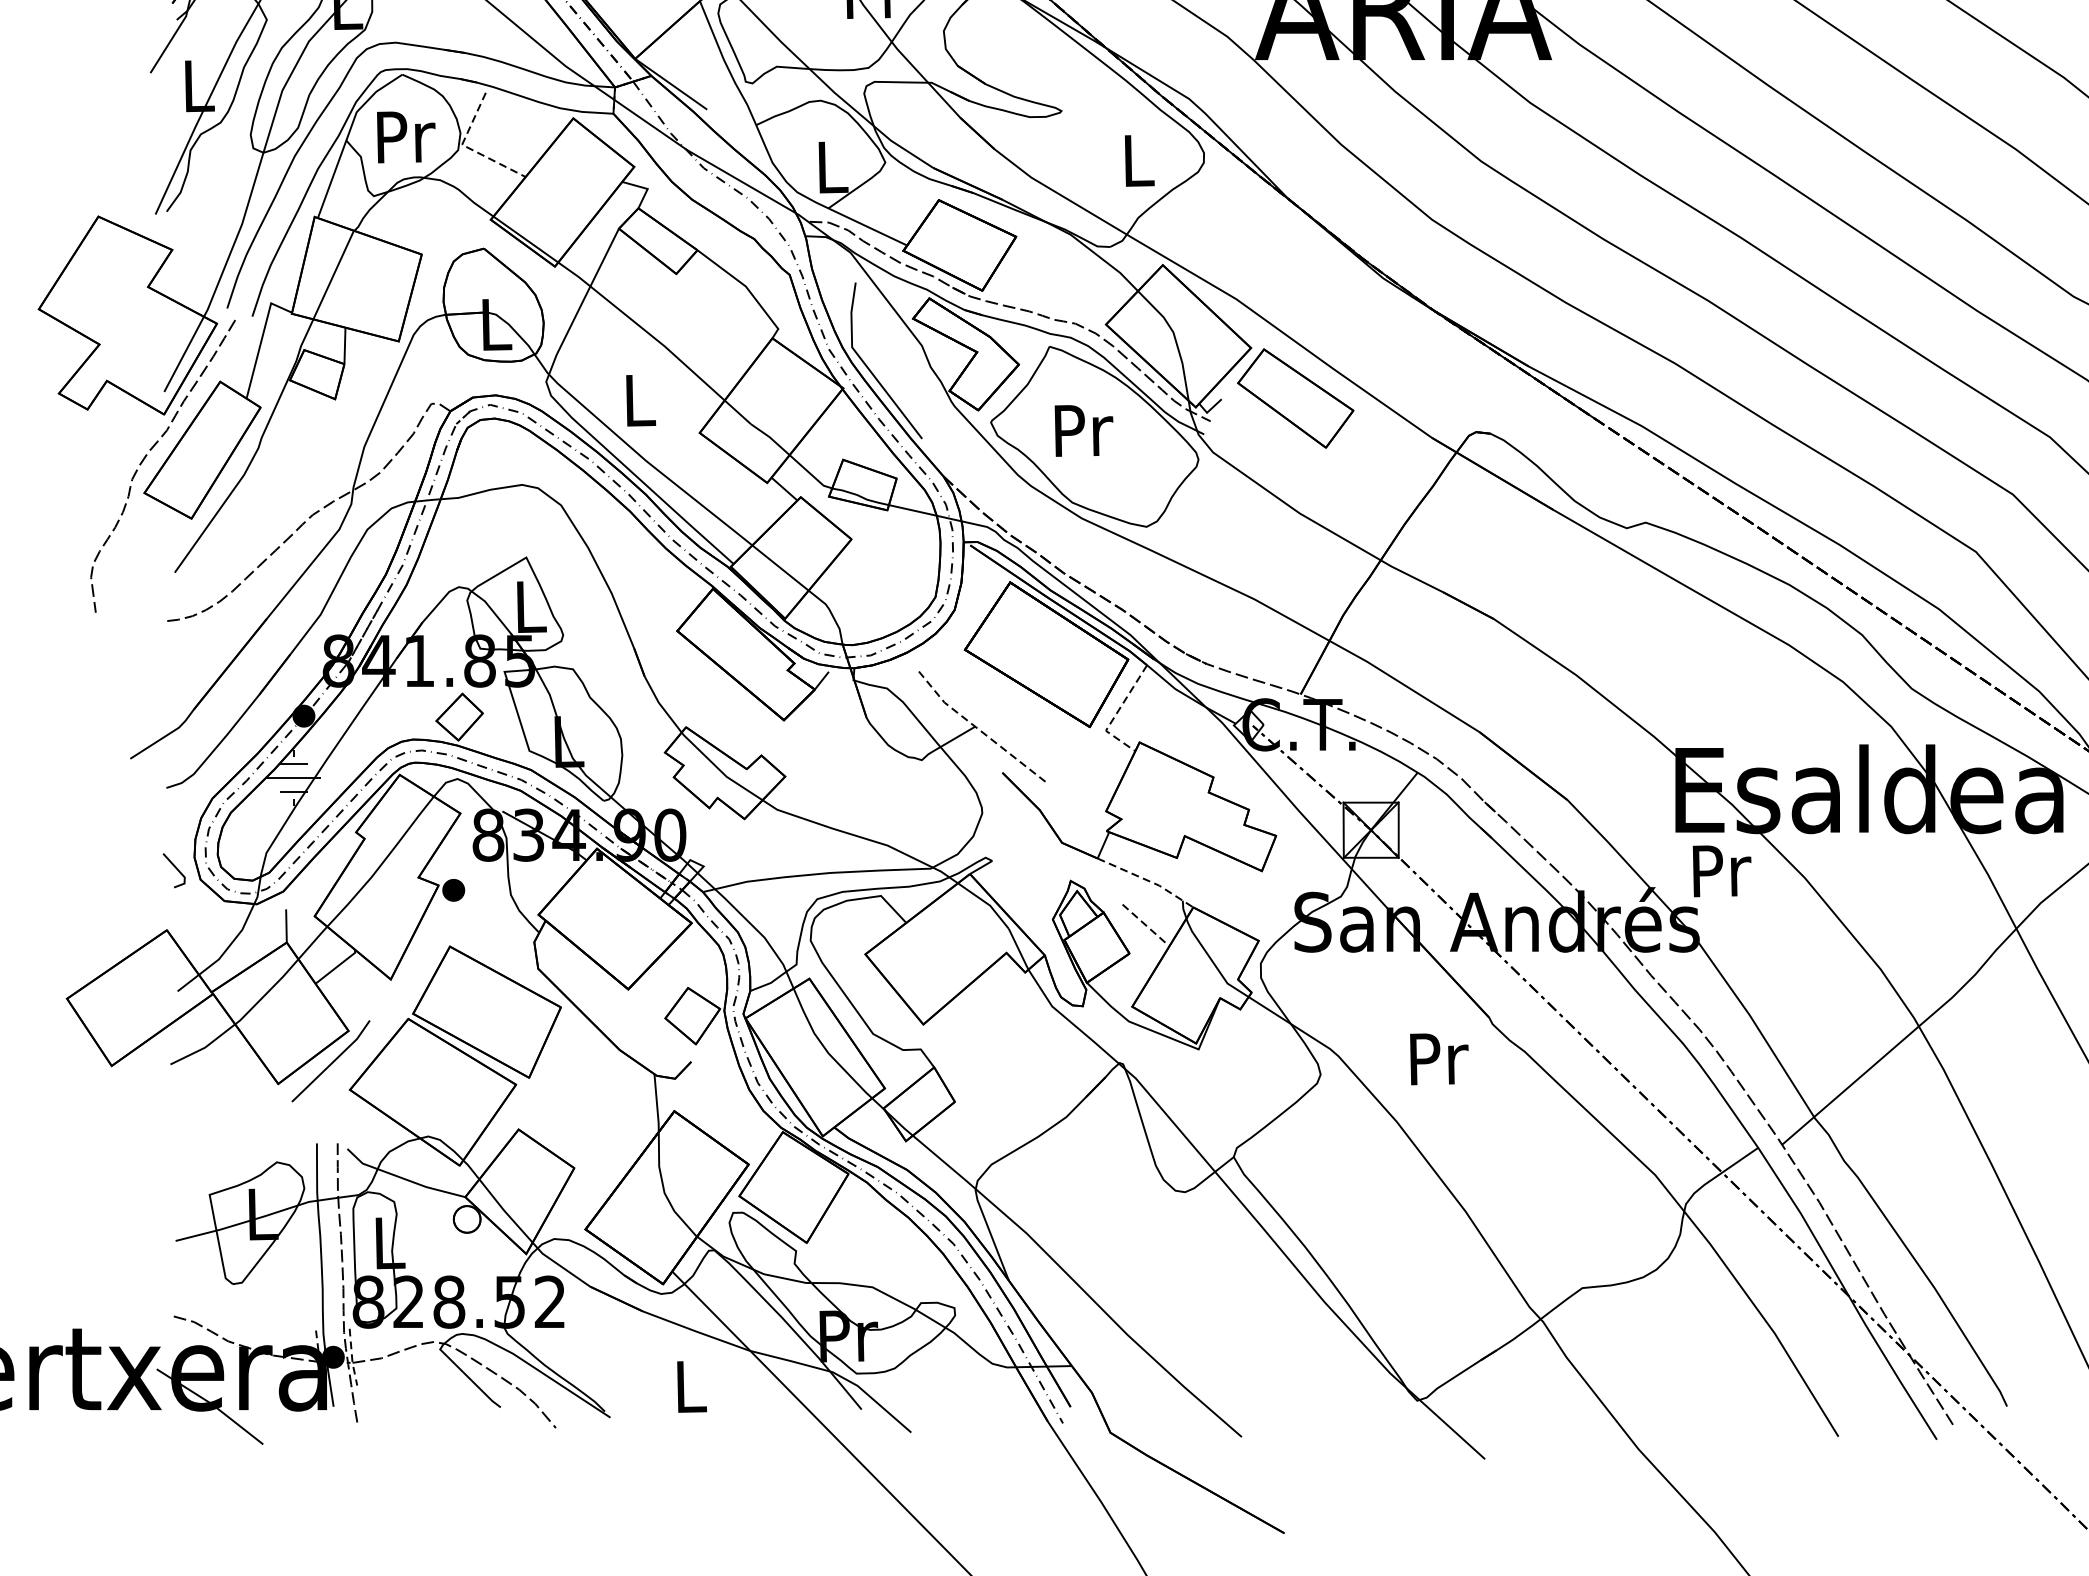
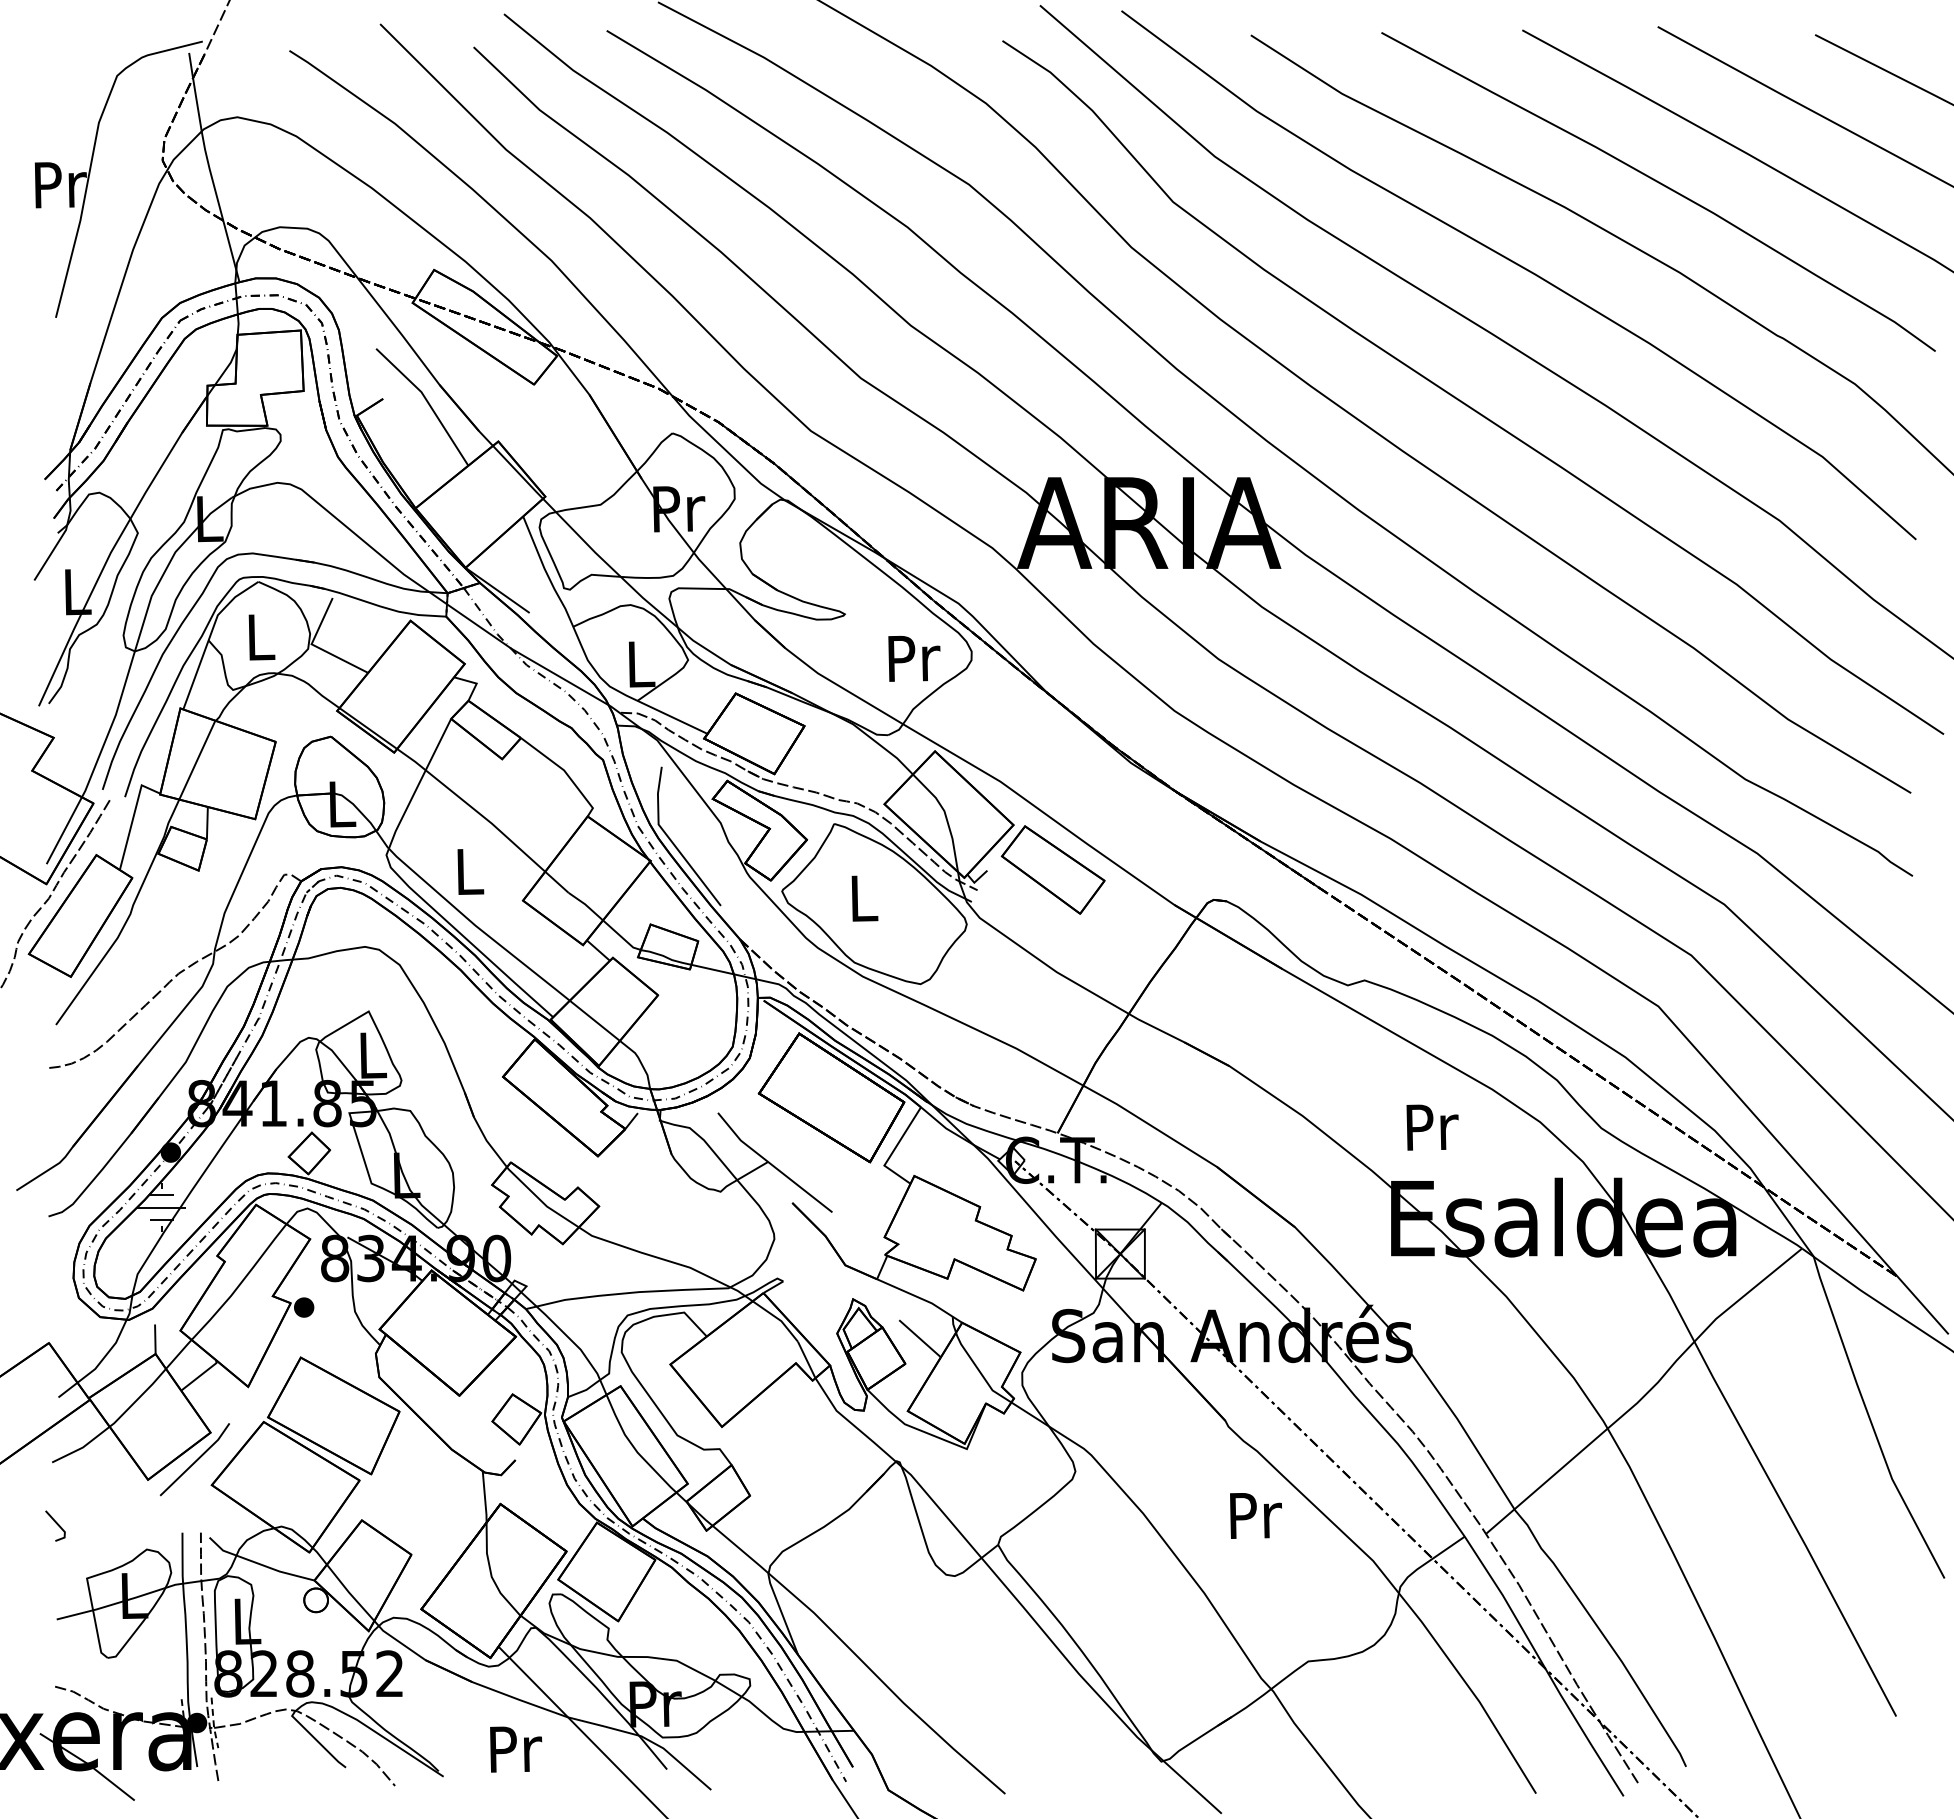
text: (405, 137) -> (261, 637), Pr -> L
line: (467, 147) -> (316, 646), dashed -> solid
text: (1139, 160) -> (914, 658), L -> Pr
text: (1083, 430) -> (864, 898), Pr -> L
line: (1116, 713) -> (893, 1150), dashed -> solid
line: (980, 730) -> (772, 1165), dashed -> solid
line: (175, 868) -> (56, 1524), moved
text: (1721, 871) -> (1432, 1127), moved
line: (1147, 880) -> (921, 1298), dashed -> solid
line: (1146, 925) -> (920, 1338), dashed -> solid
text: (1438, 1058) -> (1255, 1515), moved
text: (692, 1387) -> (516, 1749), L -> Pr

